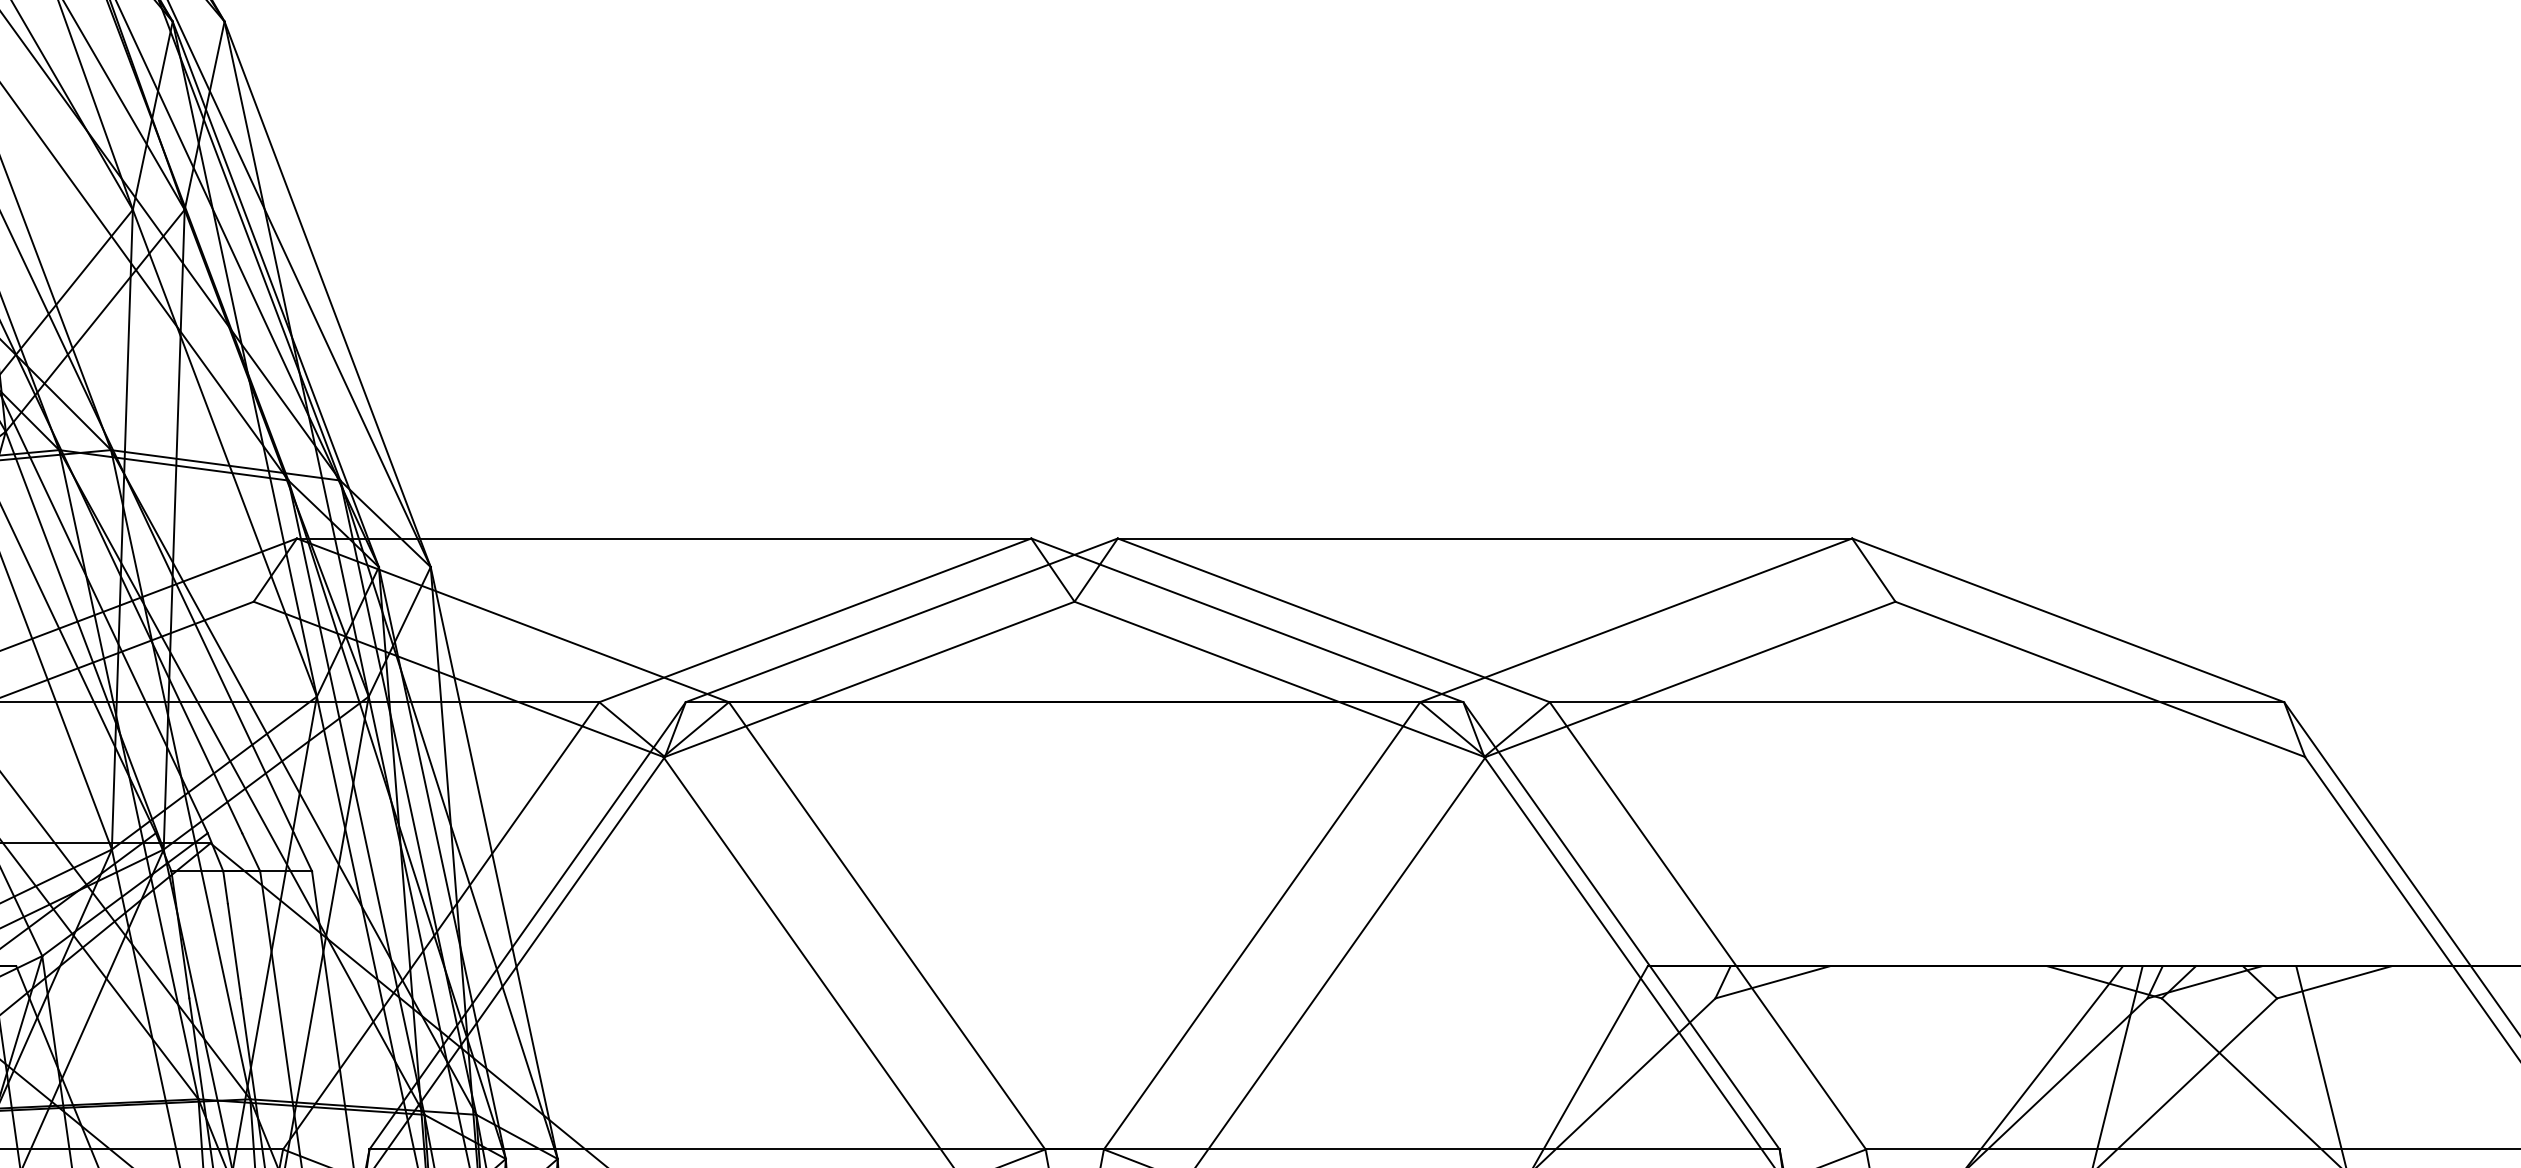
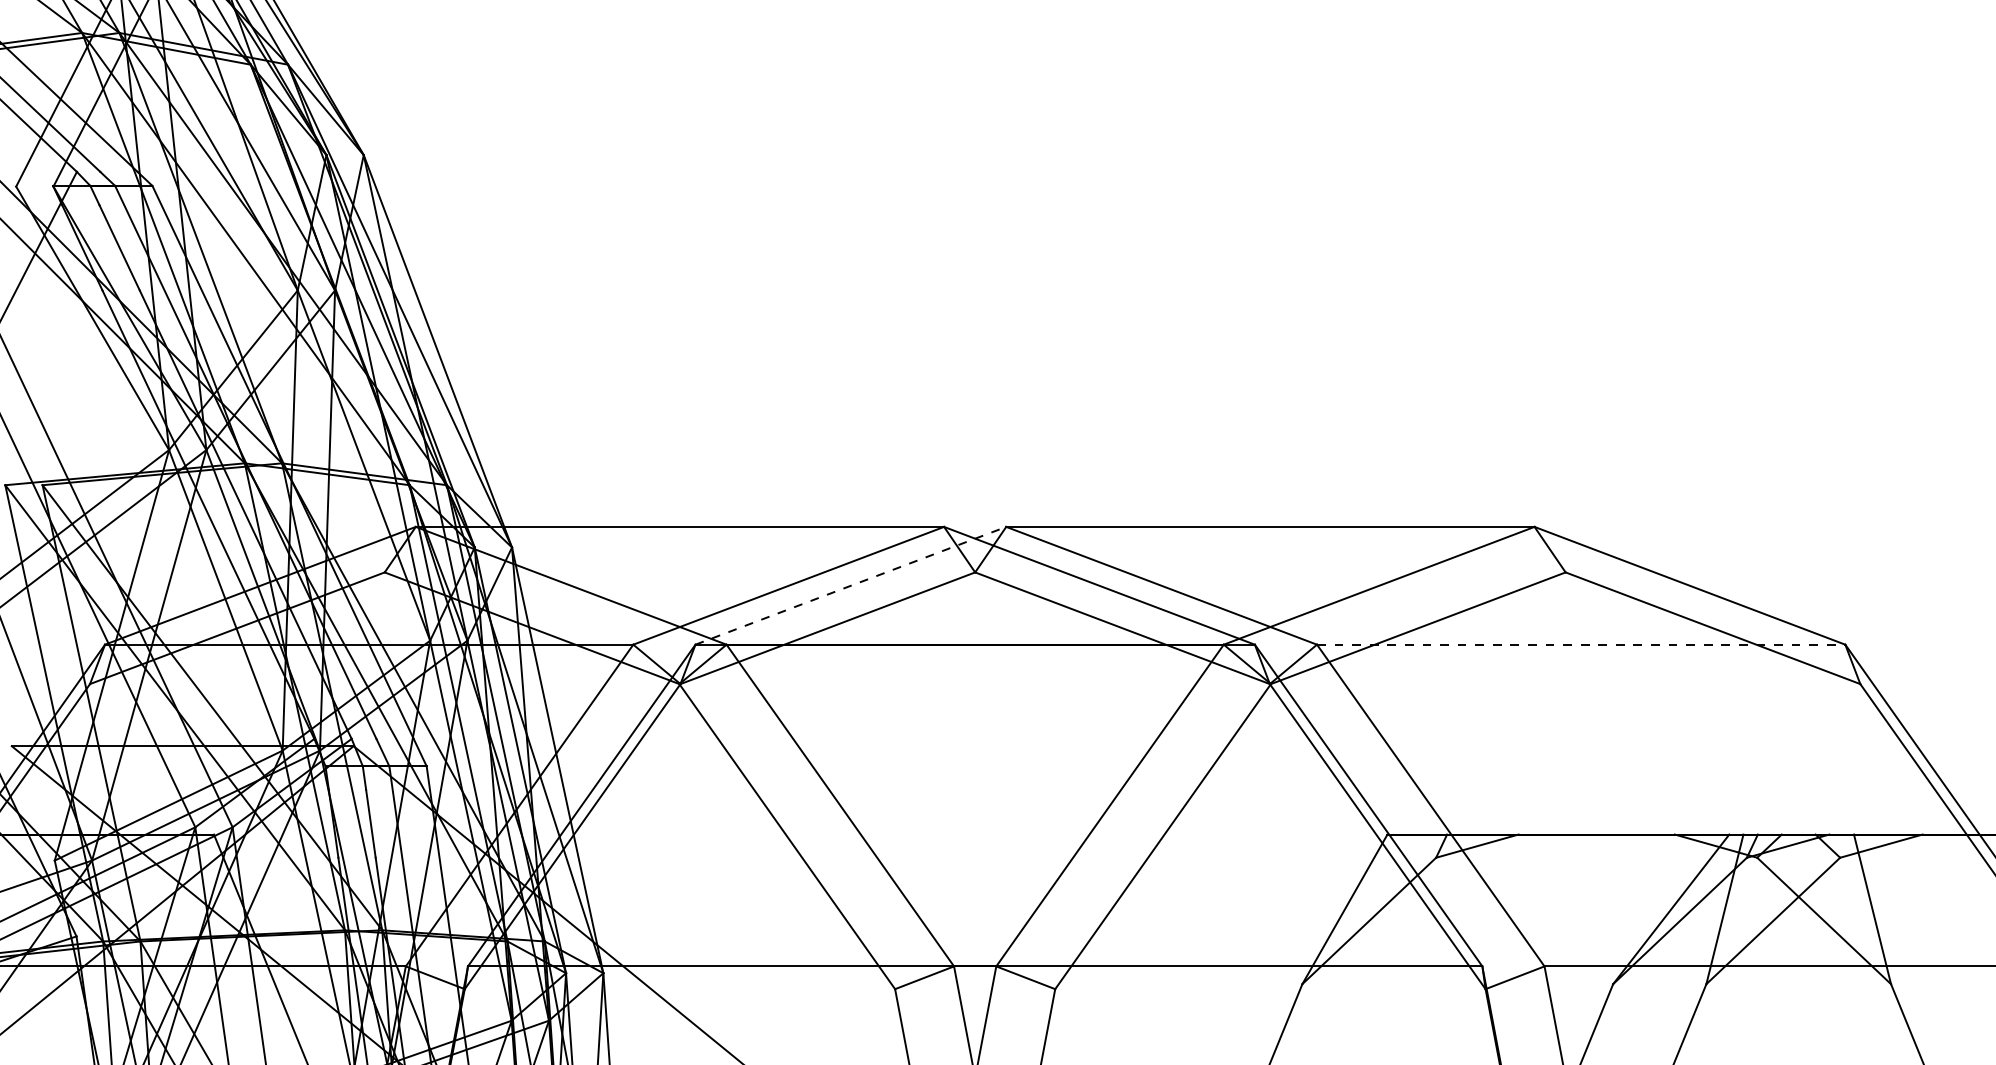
line: (902, 619) -> (851, 585), solid -> dashed
line: (1917, 701) -> (1581, 644), solid -> dashed

